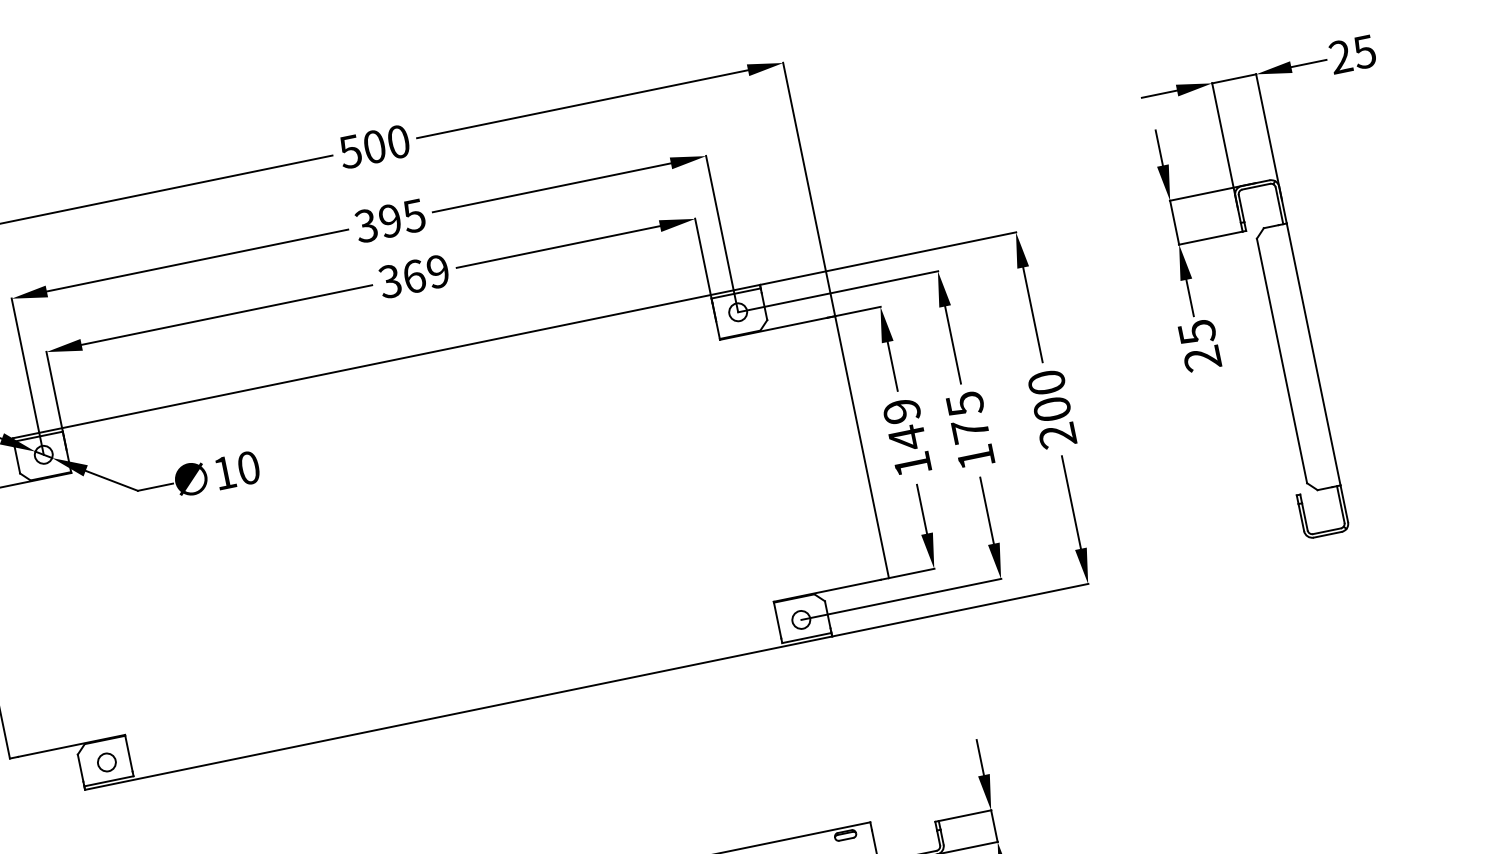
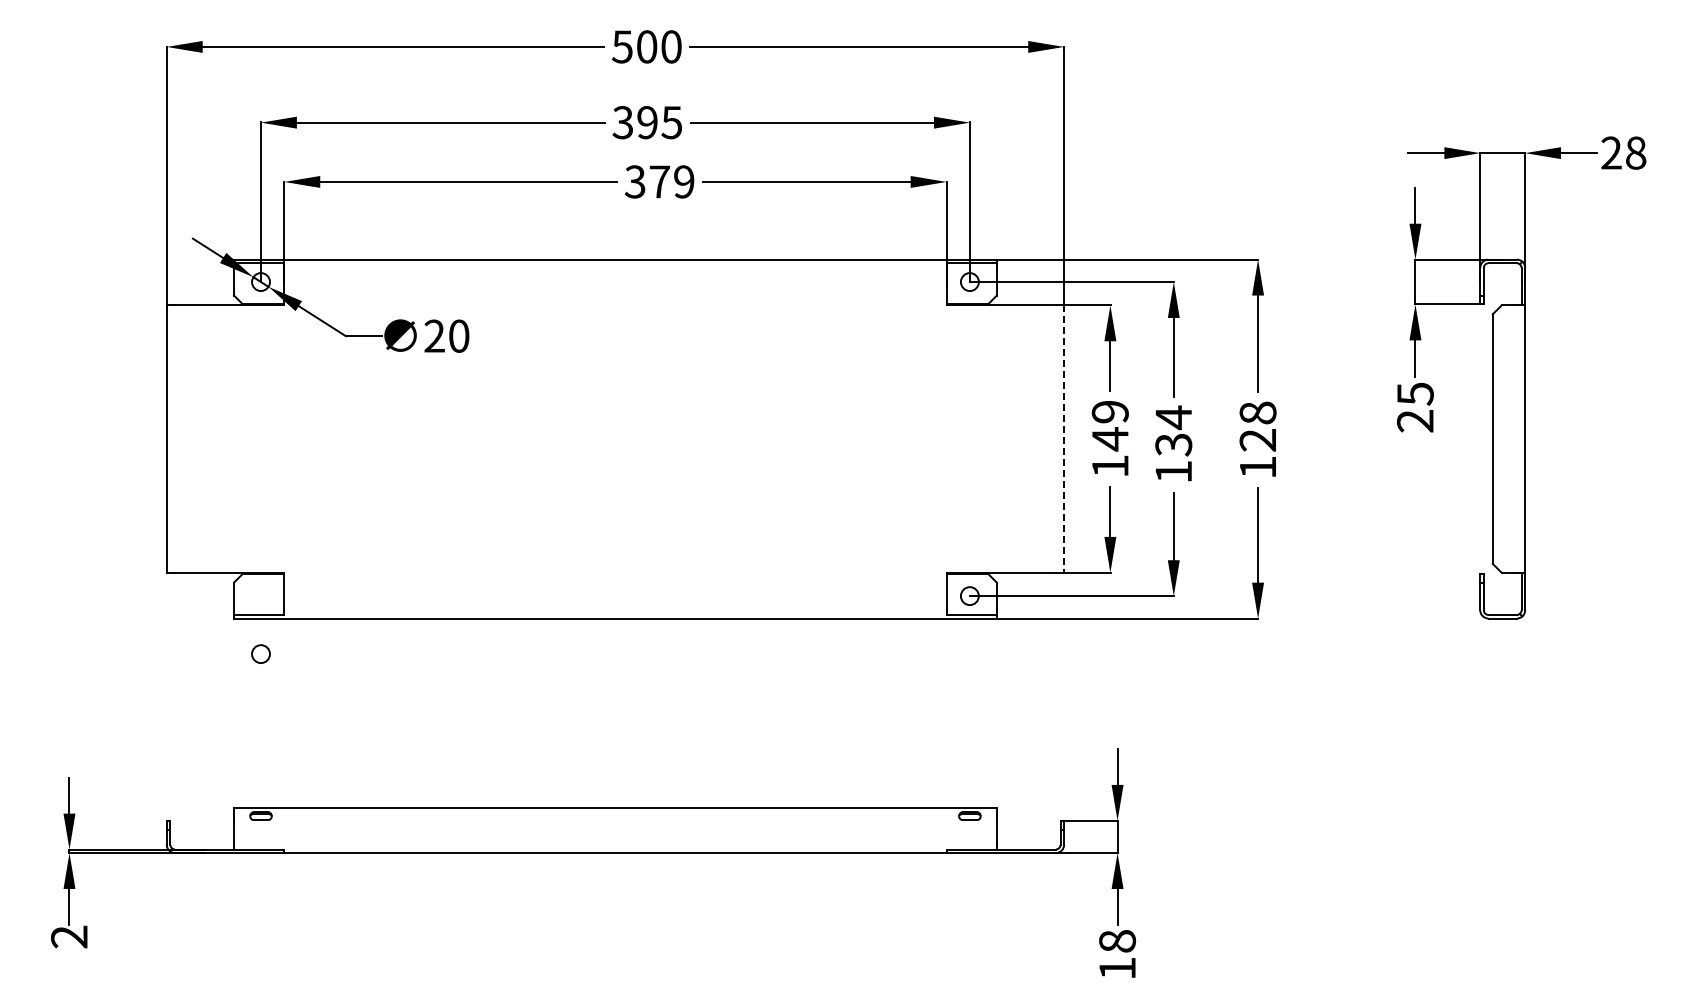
text: (1364, 51) -> (1635, 152), 25 -> 28
text: (413, 276) -> (659, 181), 369 -> 379
text: (1051, 408) -> (1257, 439), 200 -> 128
text: (967, 416) -> (1173, 430), 175 -> 134
line: (862, 447) -> (1064, 439), solid -> dashed
text: (224, 472) -> (434, 335), 10 -> 20
circle: (106, 761) -> (260, 653), moved

